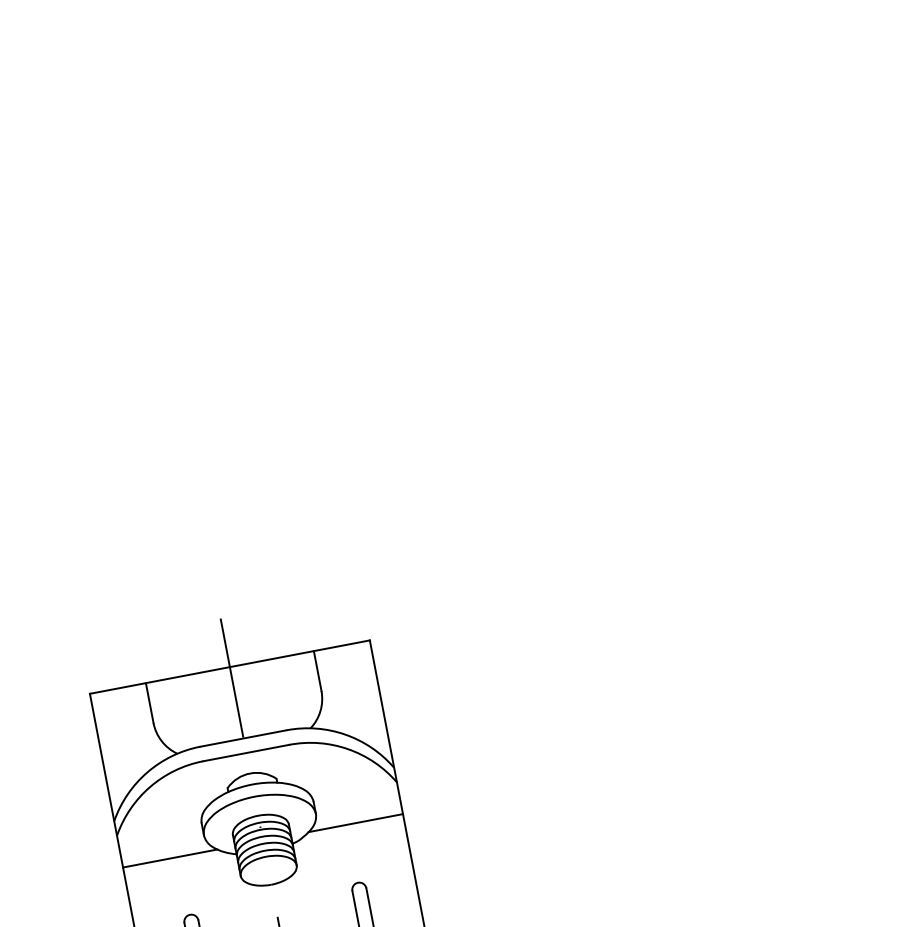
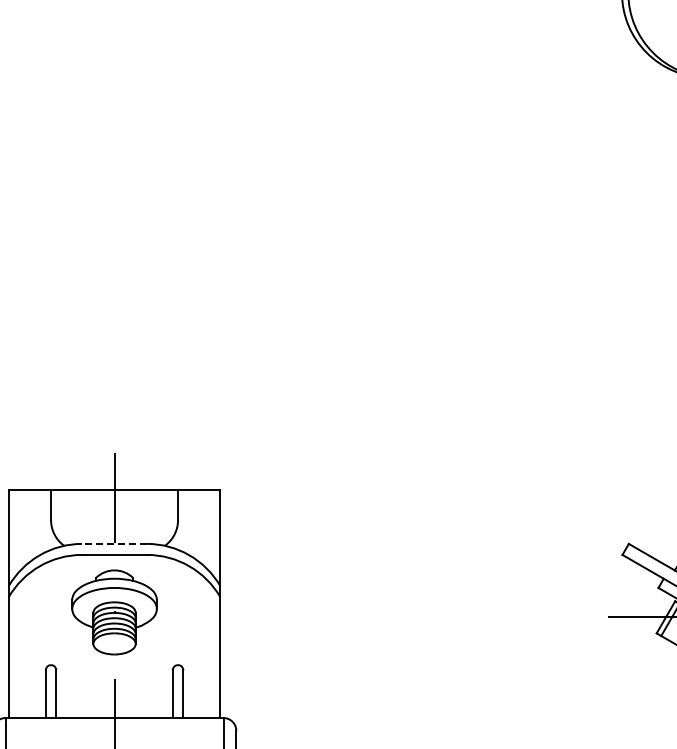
line: (243, 737) -> (114, 543), solid -> dashed
line: (355, 823) -> (184, 621), removed
line: (169, 859) -> (43, 621), removed

